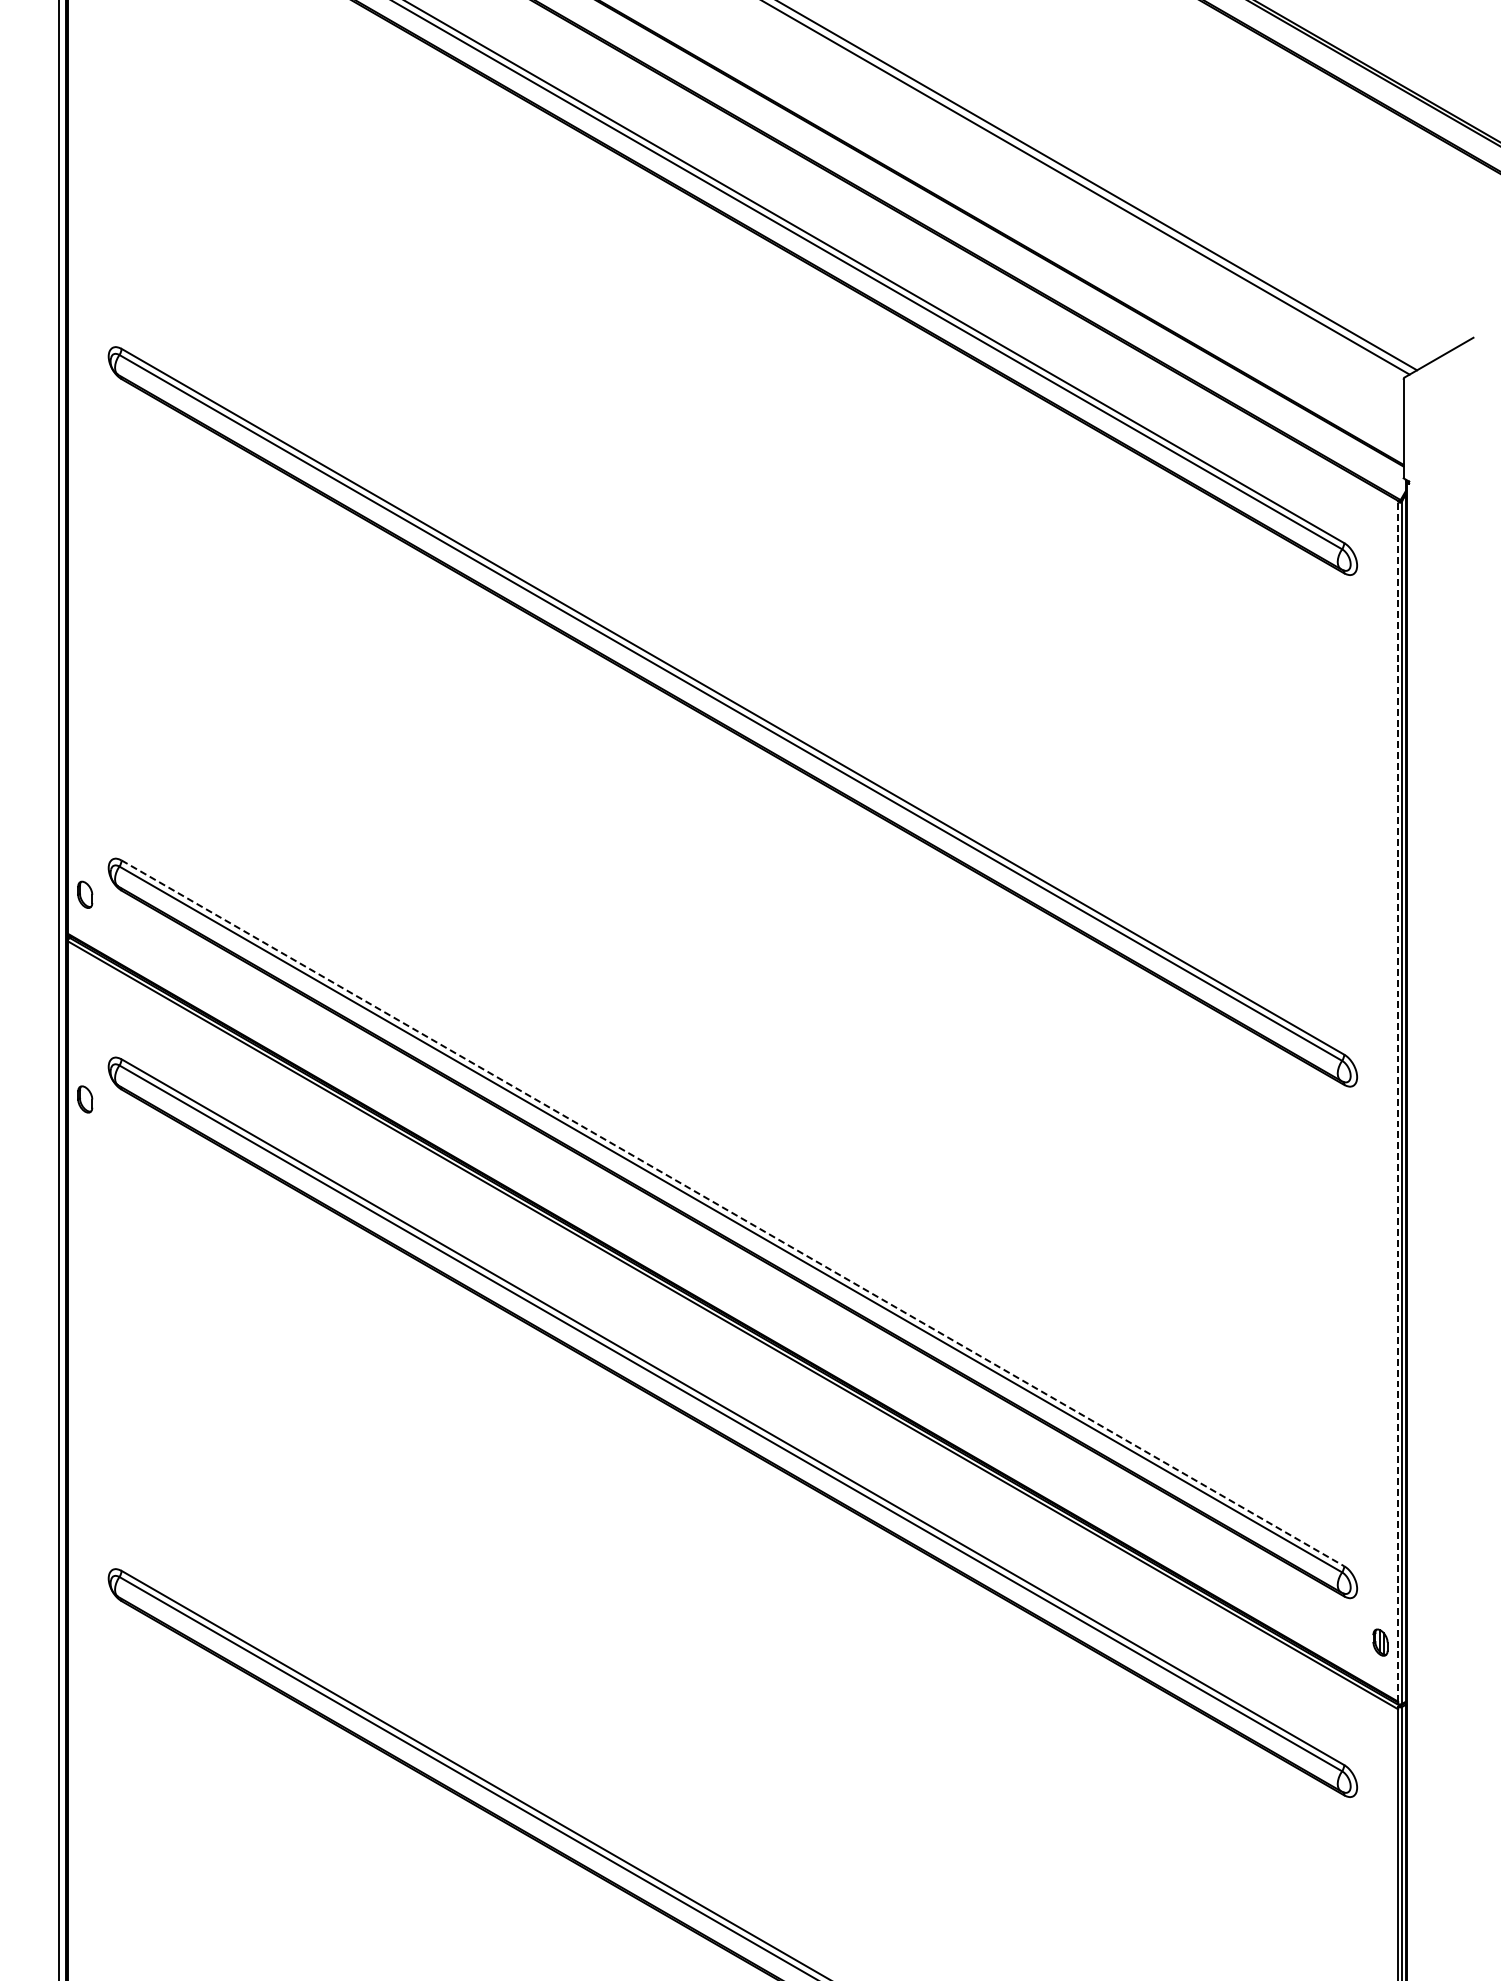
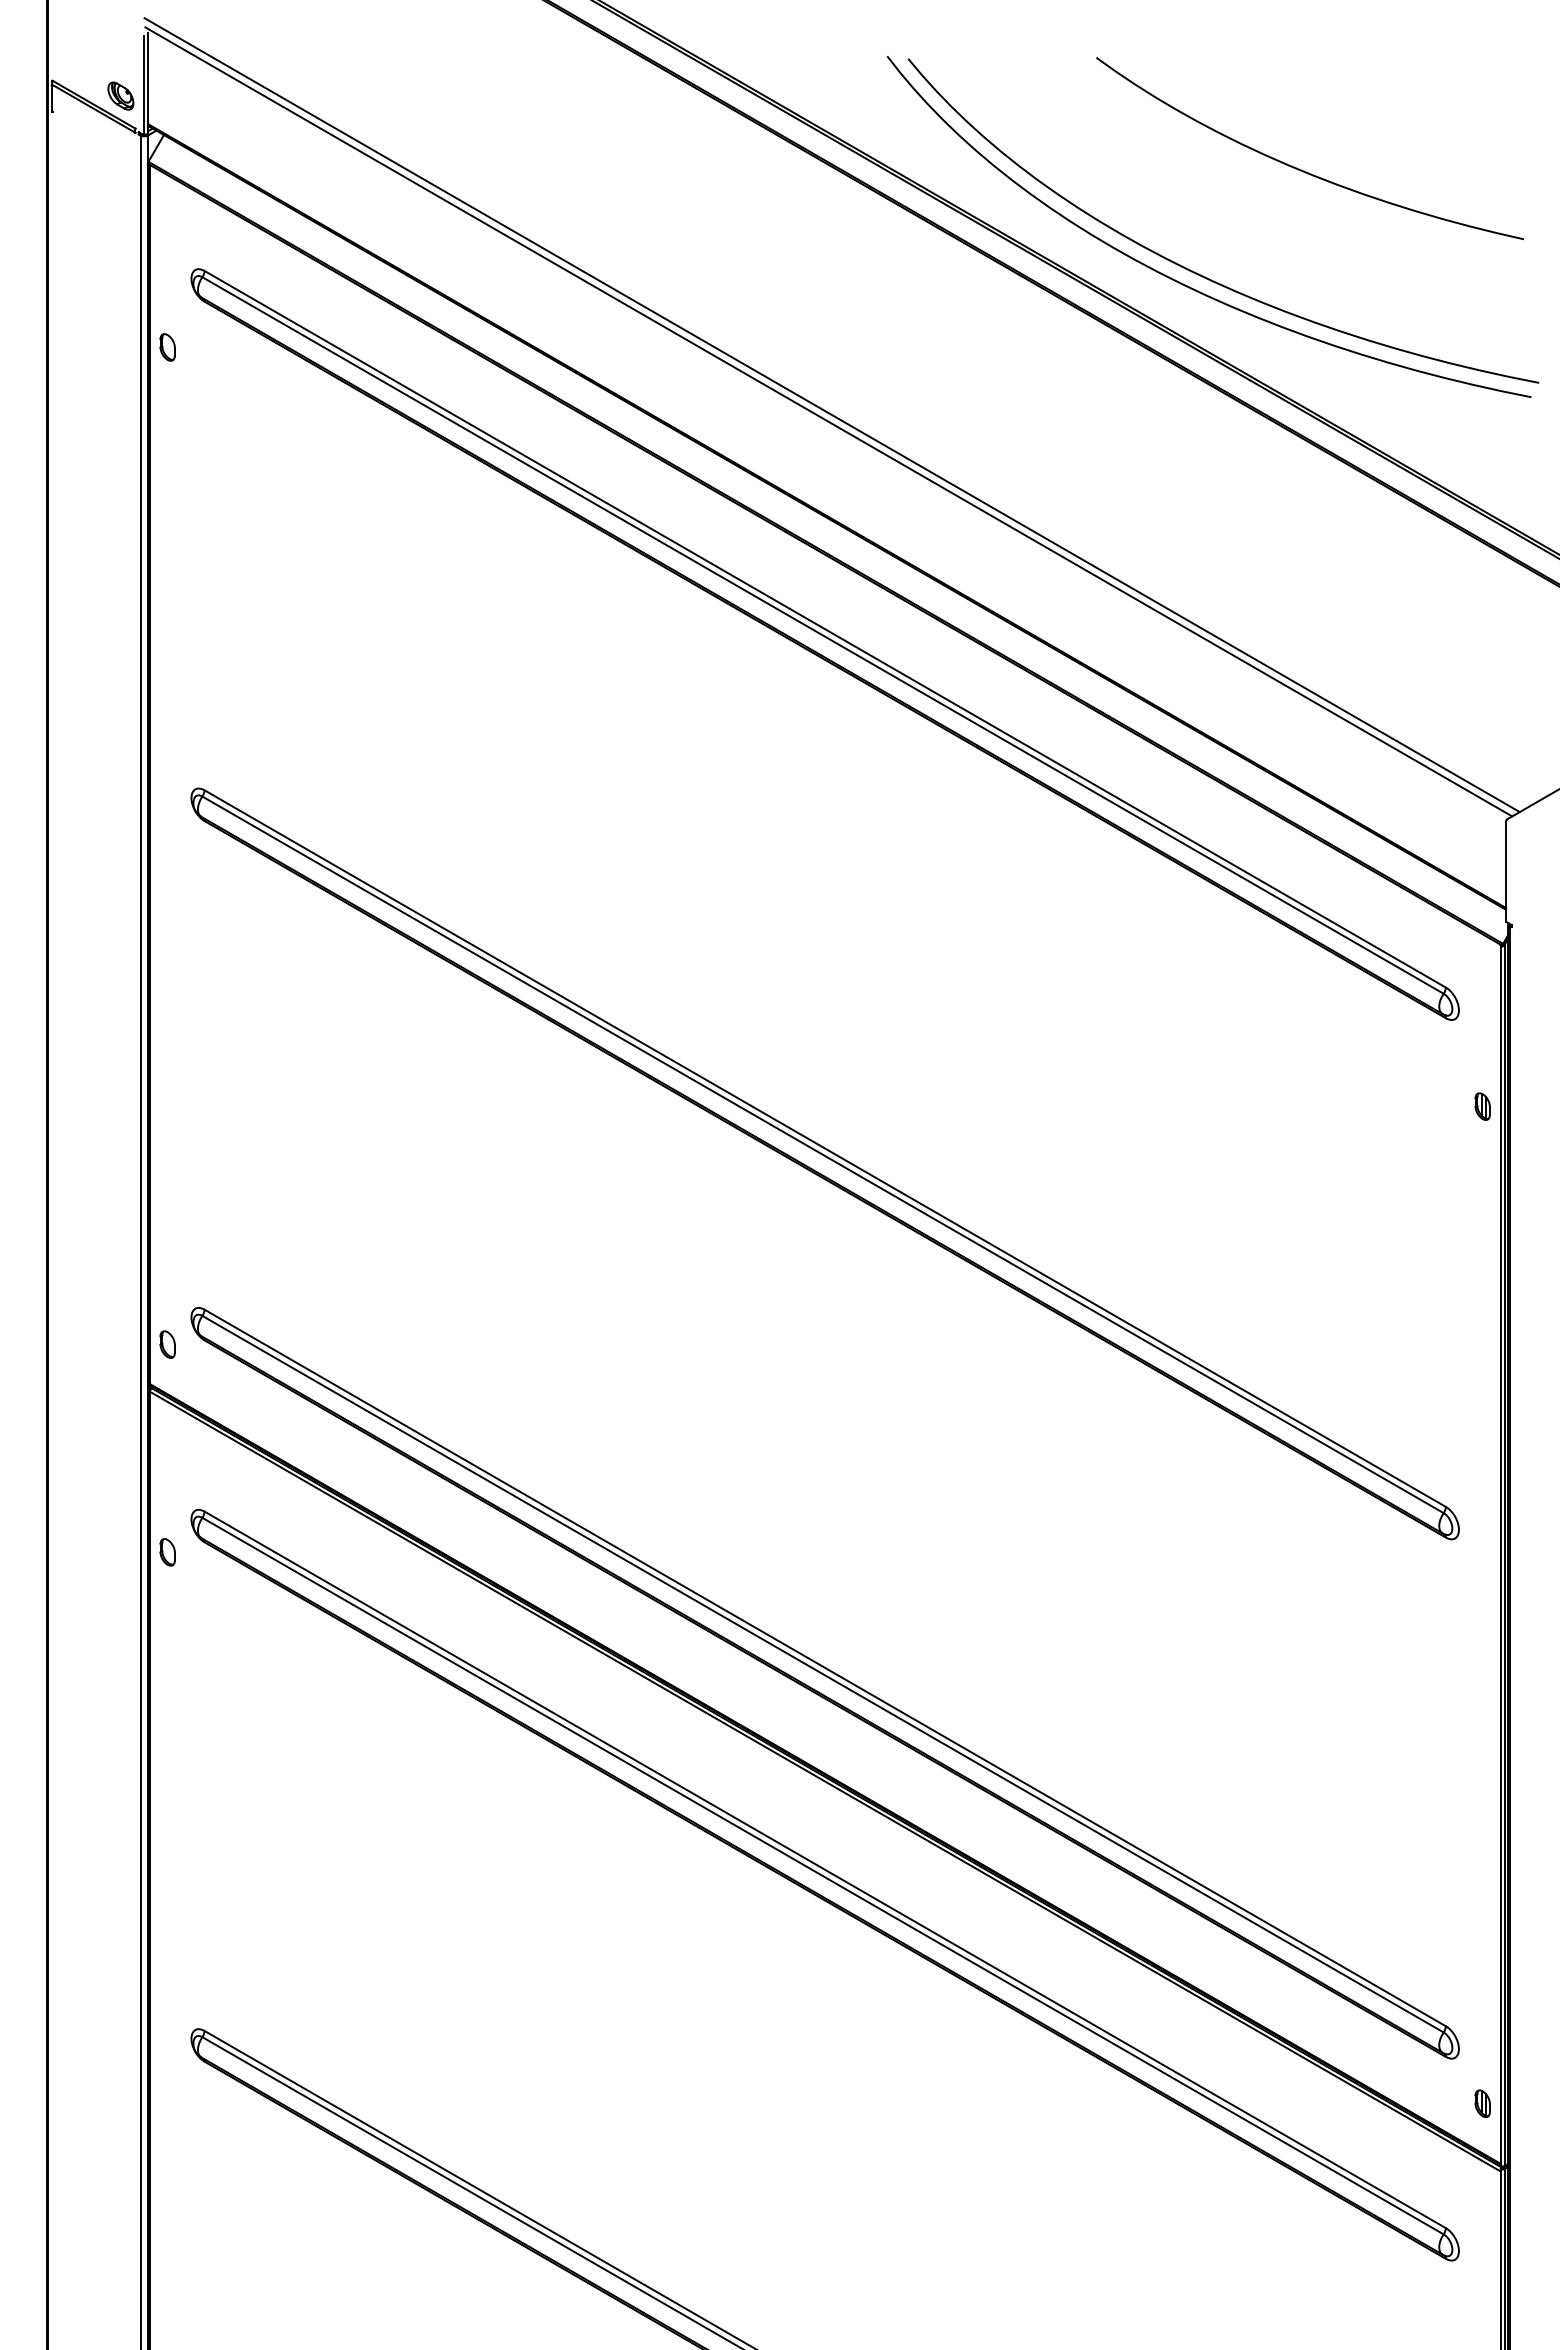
part: (1380, 660) -> (1482, 1106), added
line: (1398, 1100) -> (1500, 1553), dashed -> solid
line: (733, 1212) -> (825, 1667), dashed -> solid

